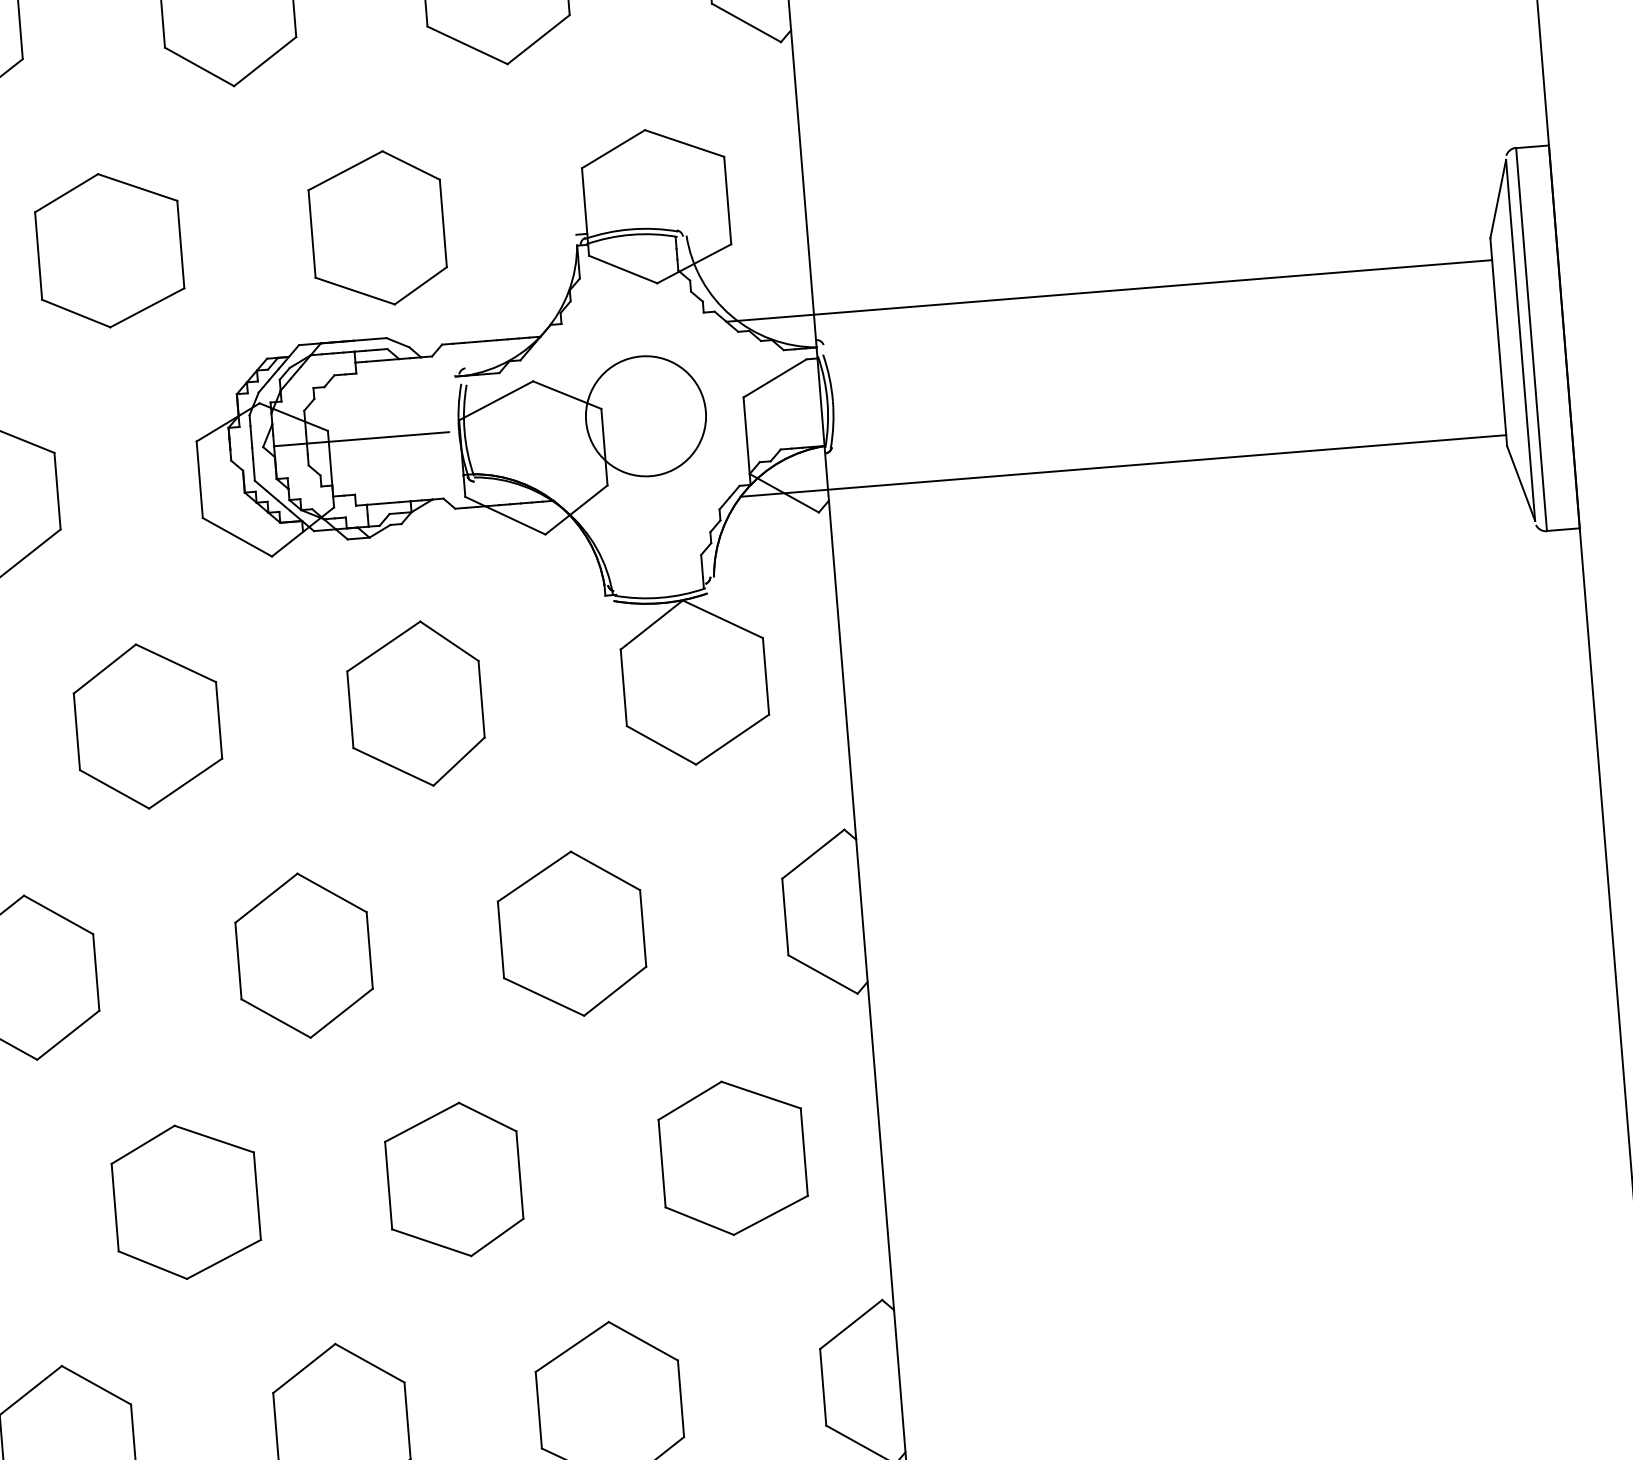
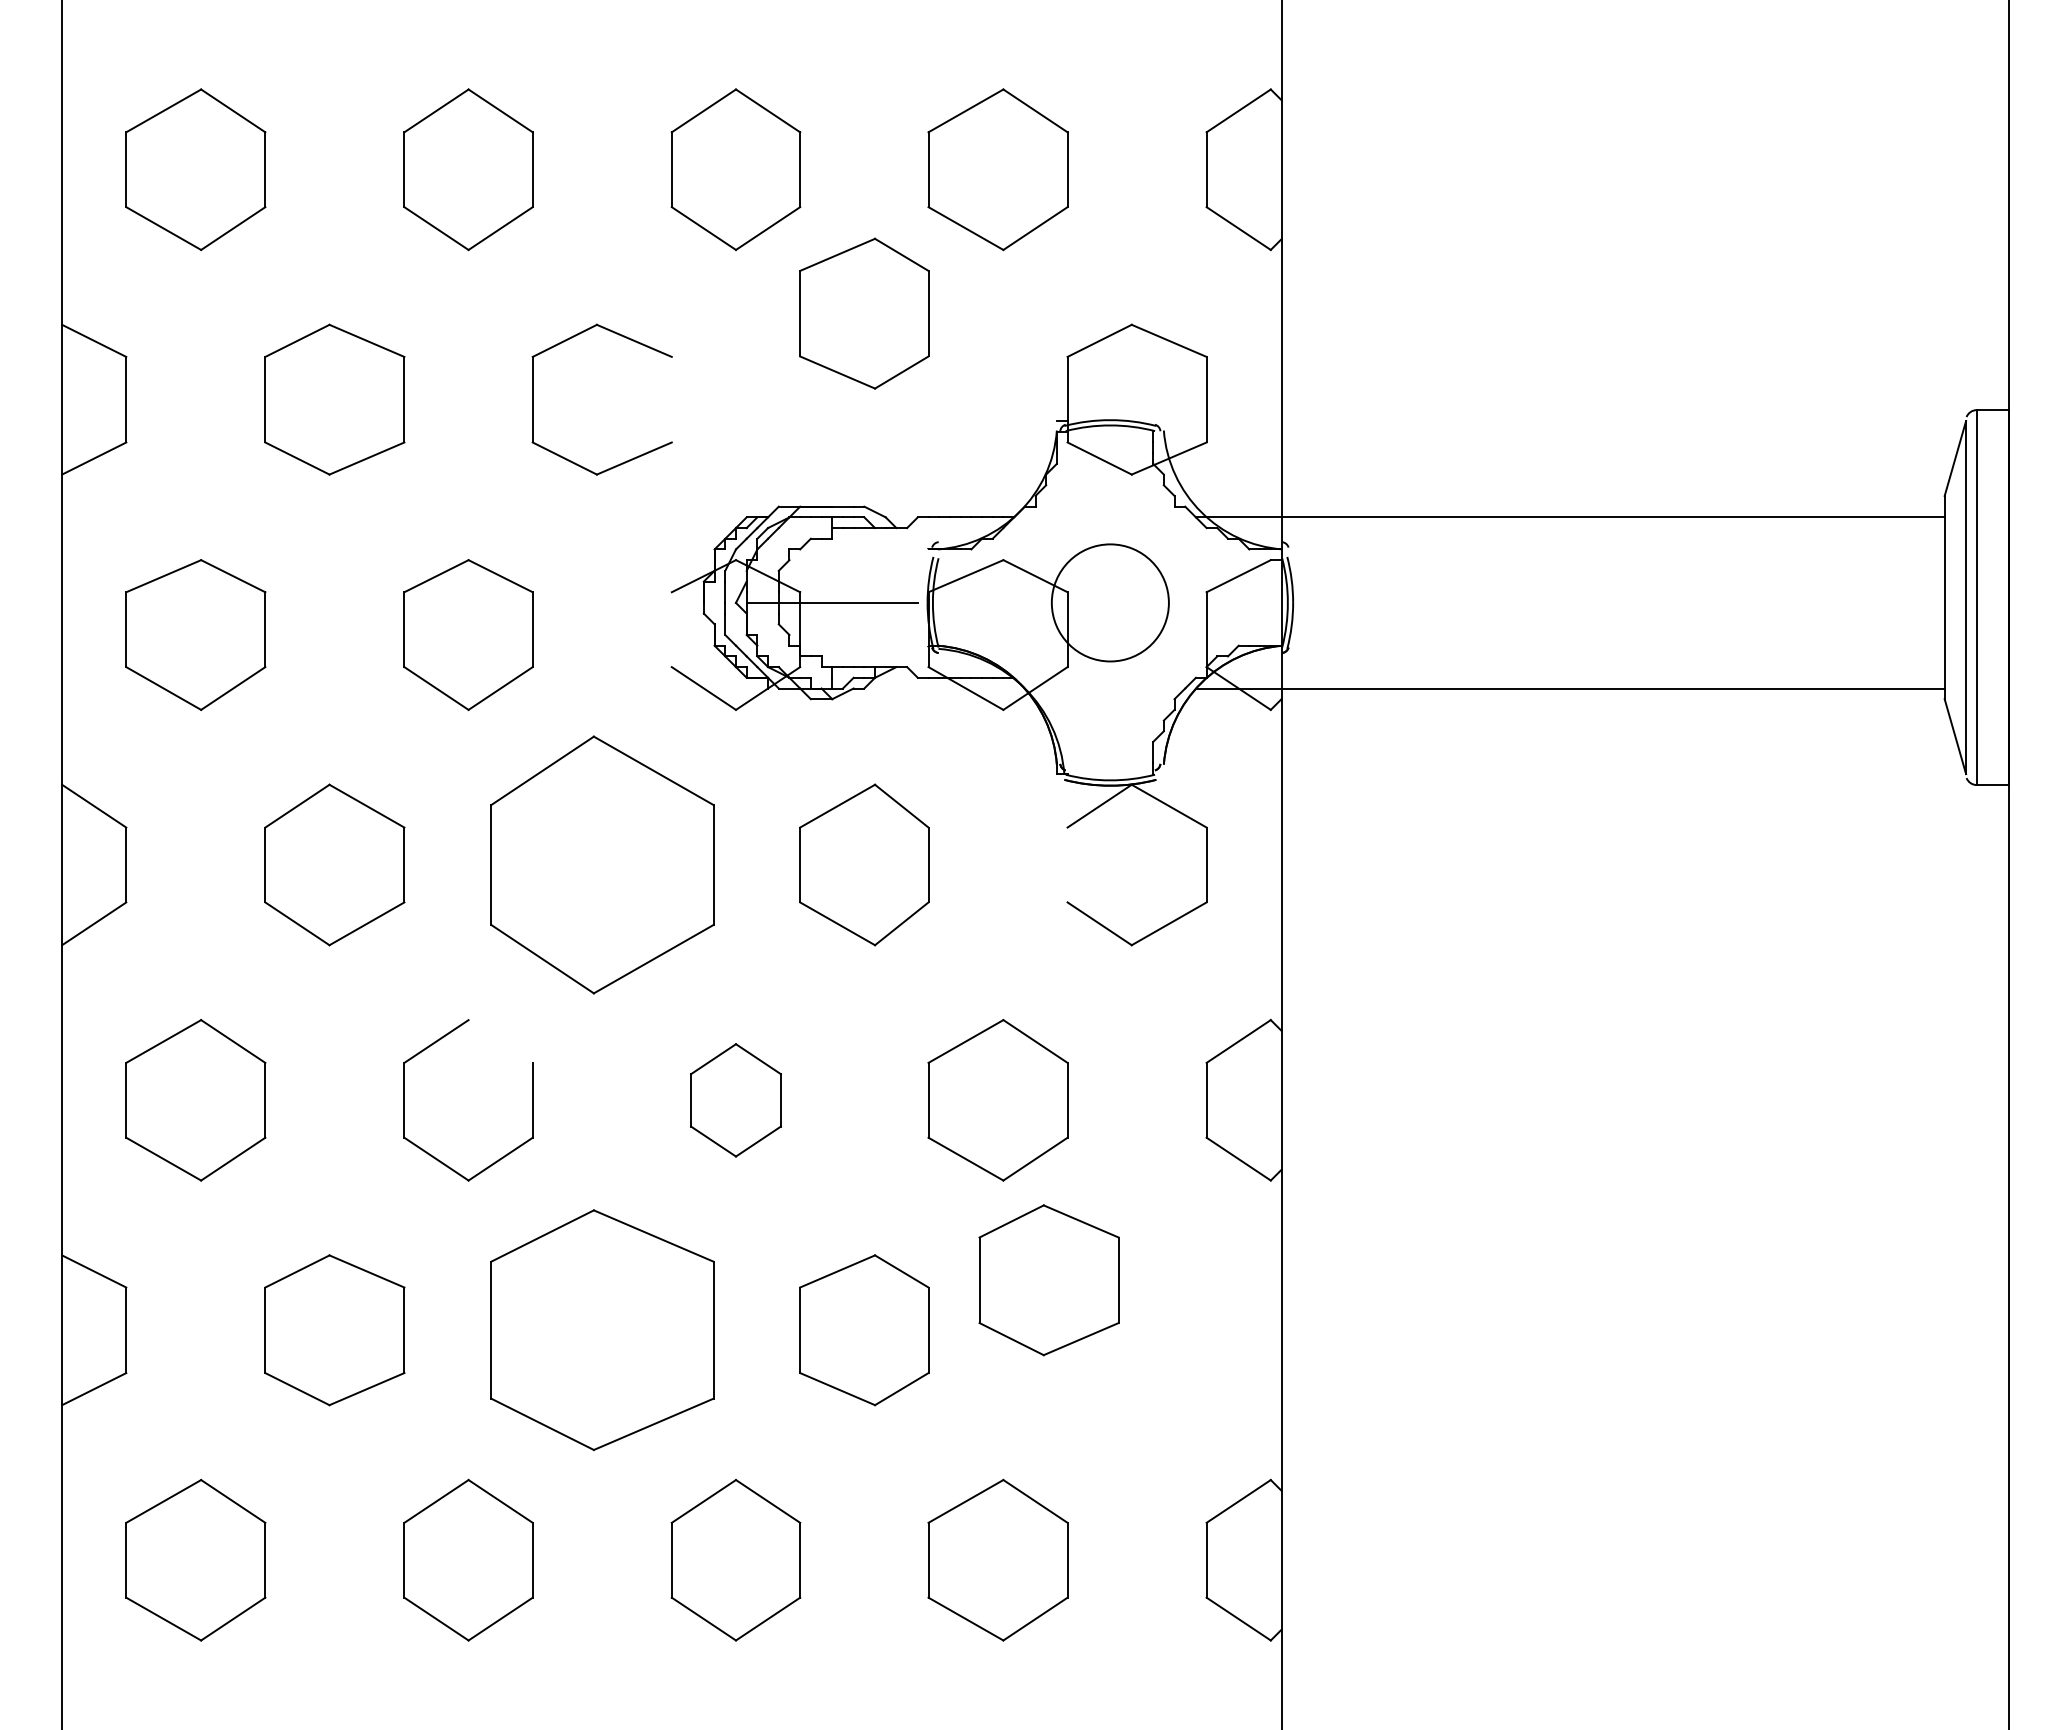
part: (377, 228) -> (864, 313), moved
line: (180, 244) -> (671, 399), removed
line: (199, 479) -> (671, 629), removed
line: (623, 687) -> (1067, 864), removed
part: (147, 725) -> (601, 864), size x1.6
line: (58, 914) -> (500, 1041), removed
part: (303, 955) -> (735, 1100), size x0.7
part: (732, 1158) -> (1048, 1280), moved
part: (185, 1202) -> (601, 1330), size x1.6

